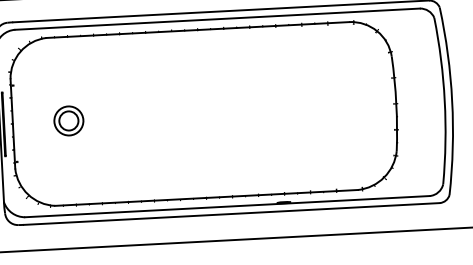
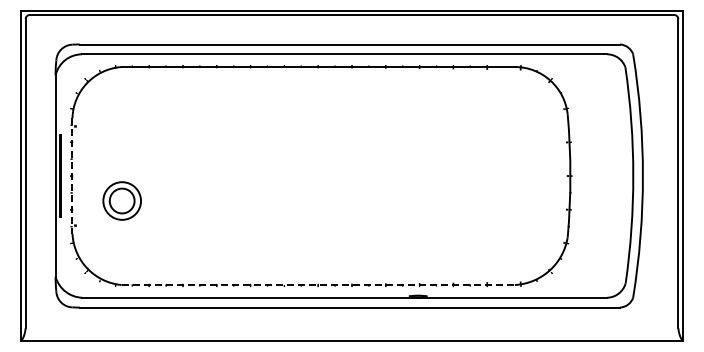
part: (68, 120) -> (121, 200), moved
line: (12, 124) -> (72, 176), solid -> dashed
line: (206, 198) -> (318, 285), solid -> dashed

